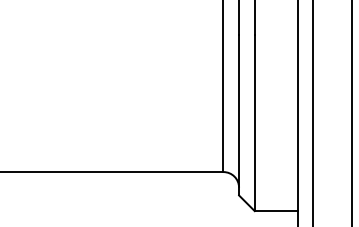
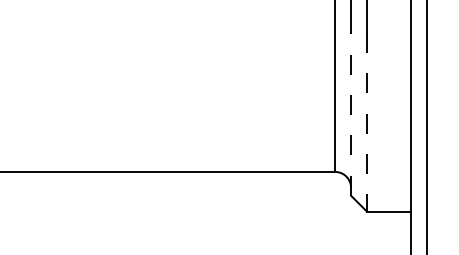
line: (239, 114) -> (351, 113), solid -> dashed
line: (254, 123) -> (366, 122), solid -> dashed

